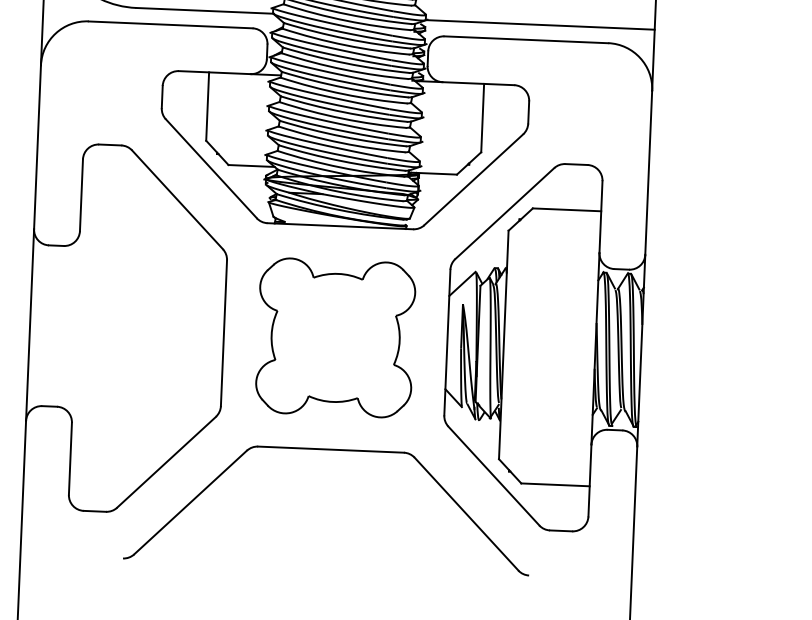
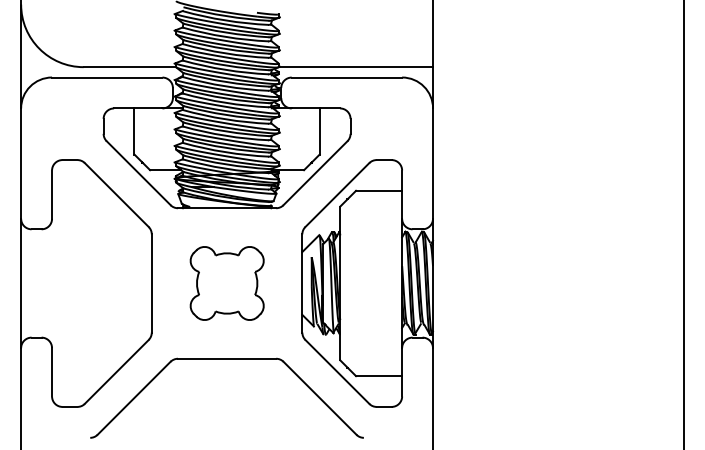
part: (336, 337) -> (227, 283), size x0.7

